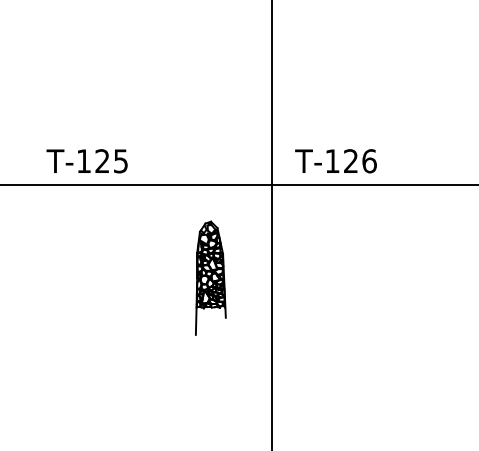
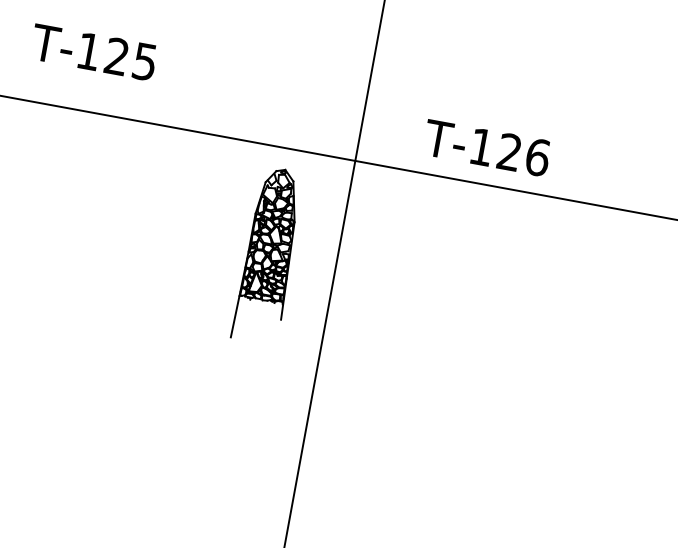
text: (86, 161) -> (92, 52), moved
text: (335, 161) -> (486, 148), moved
part: (210, 277) -> (268, 254), moved

